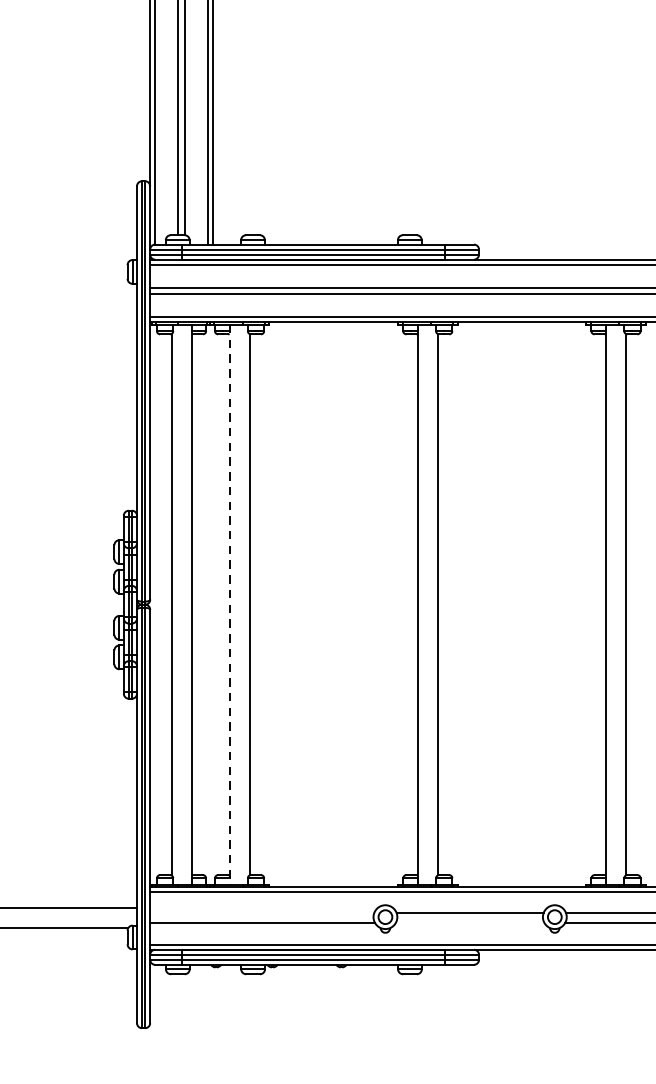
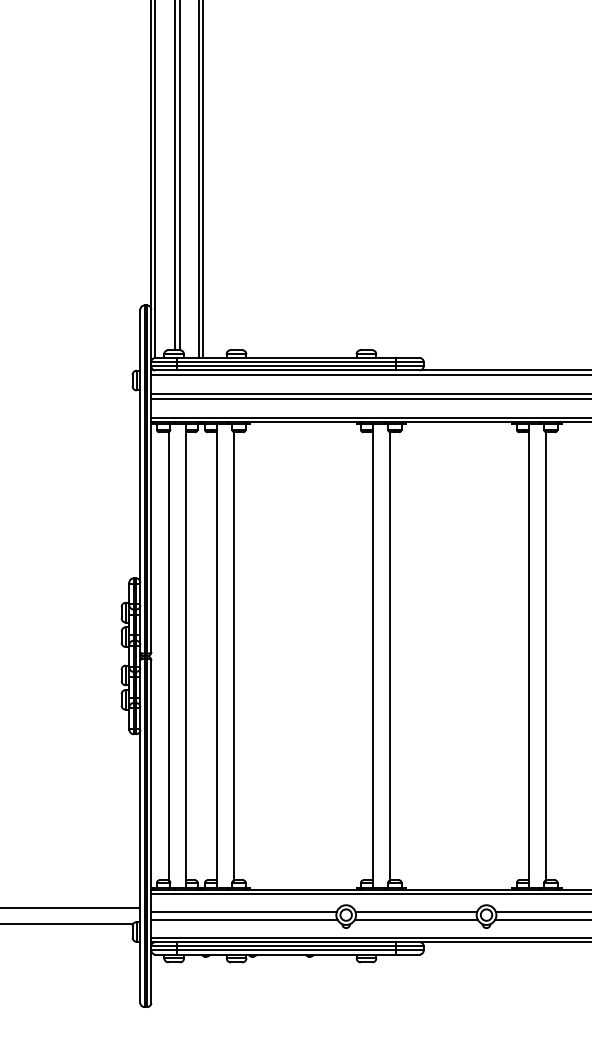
line: (230, 604) -> (217, 656), dashed -> solid
line: (261, 912) -> (243, 911), added
line: (470, 923) -> (416, 920), added

